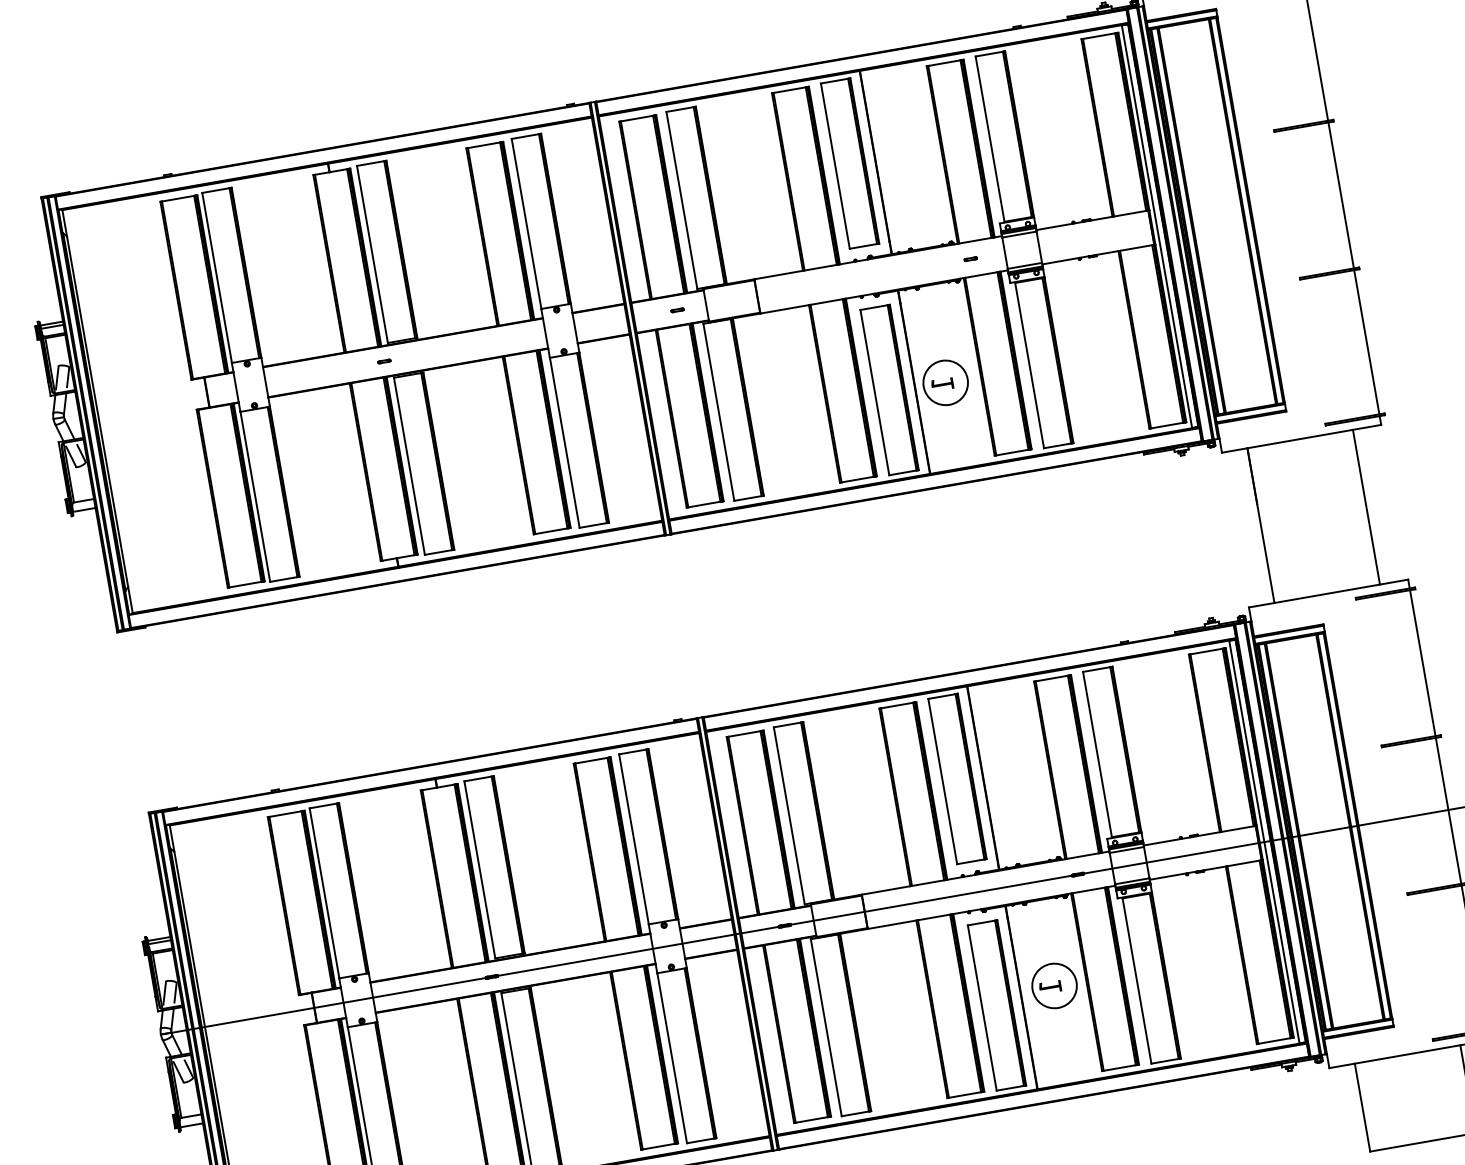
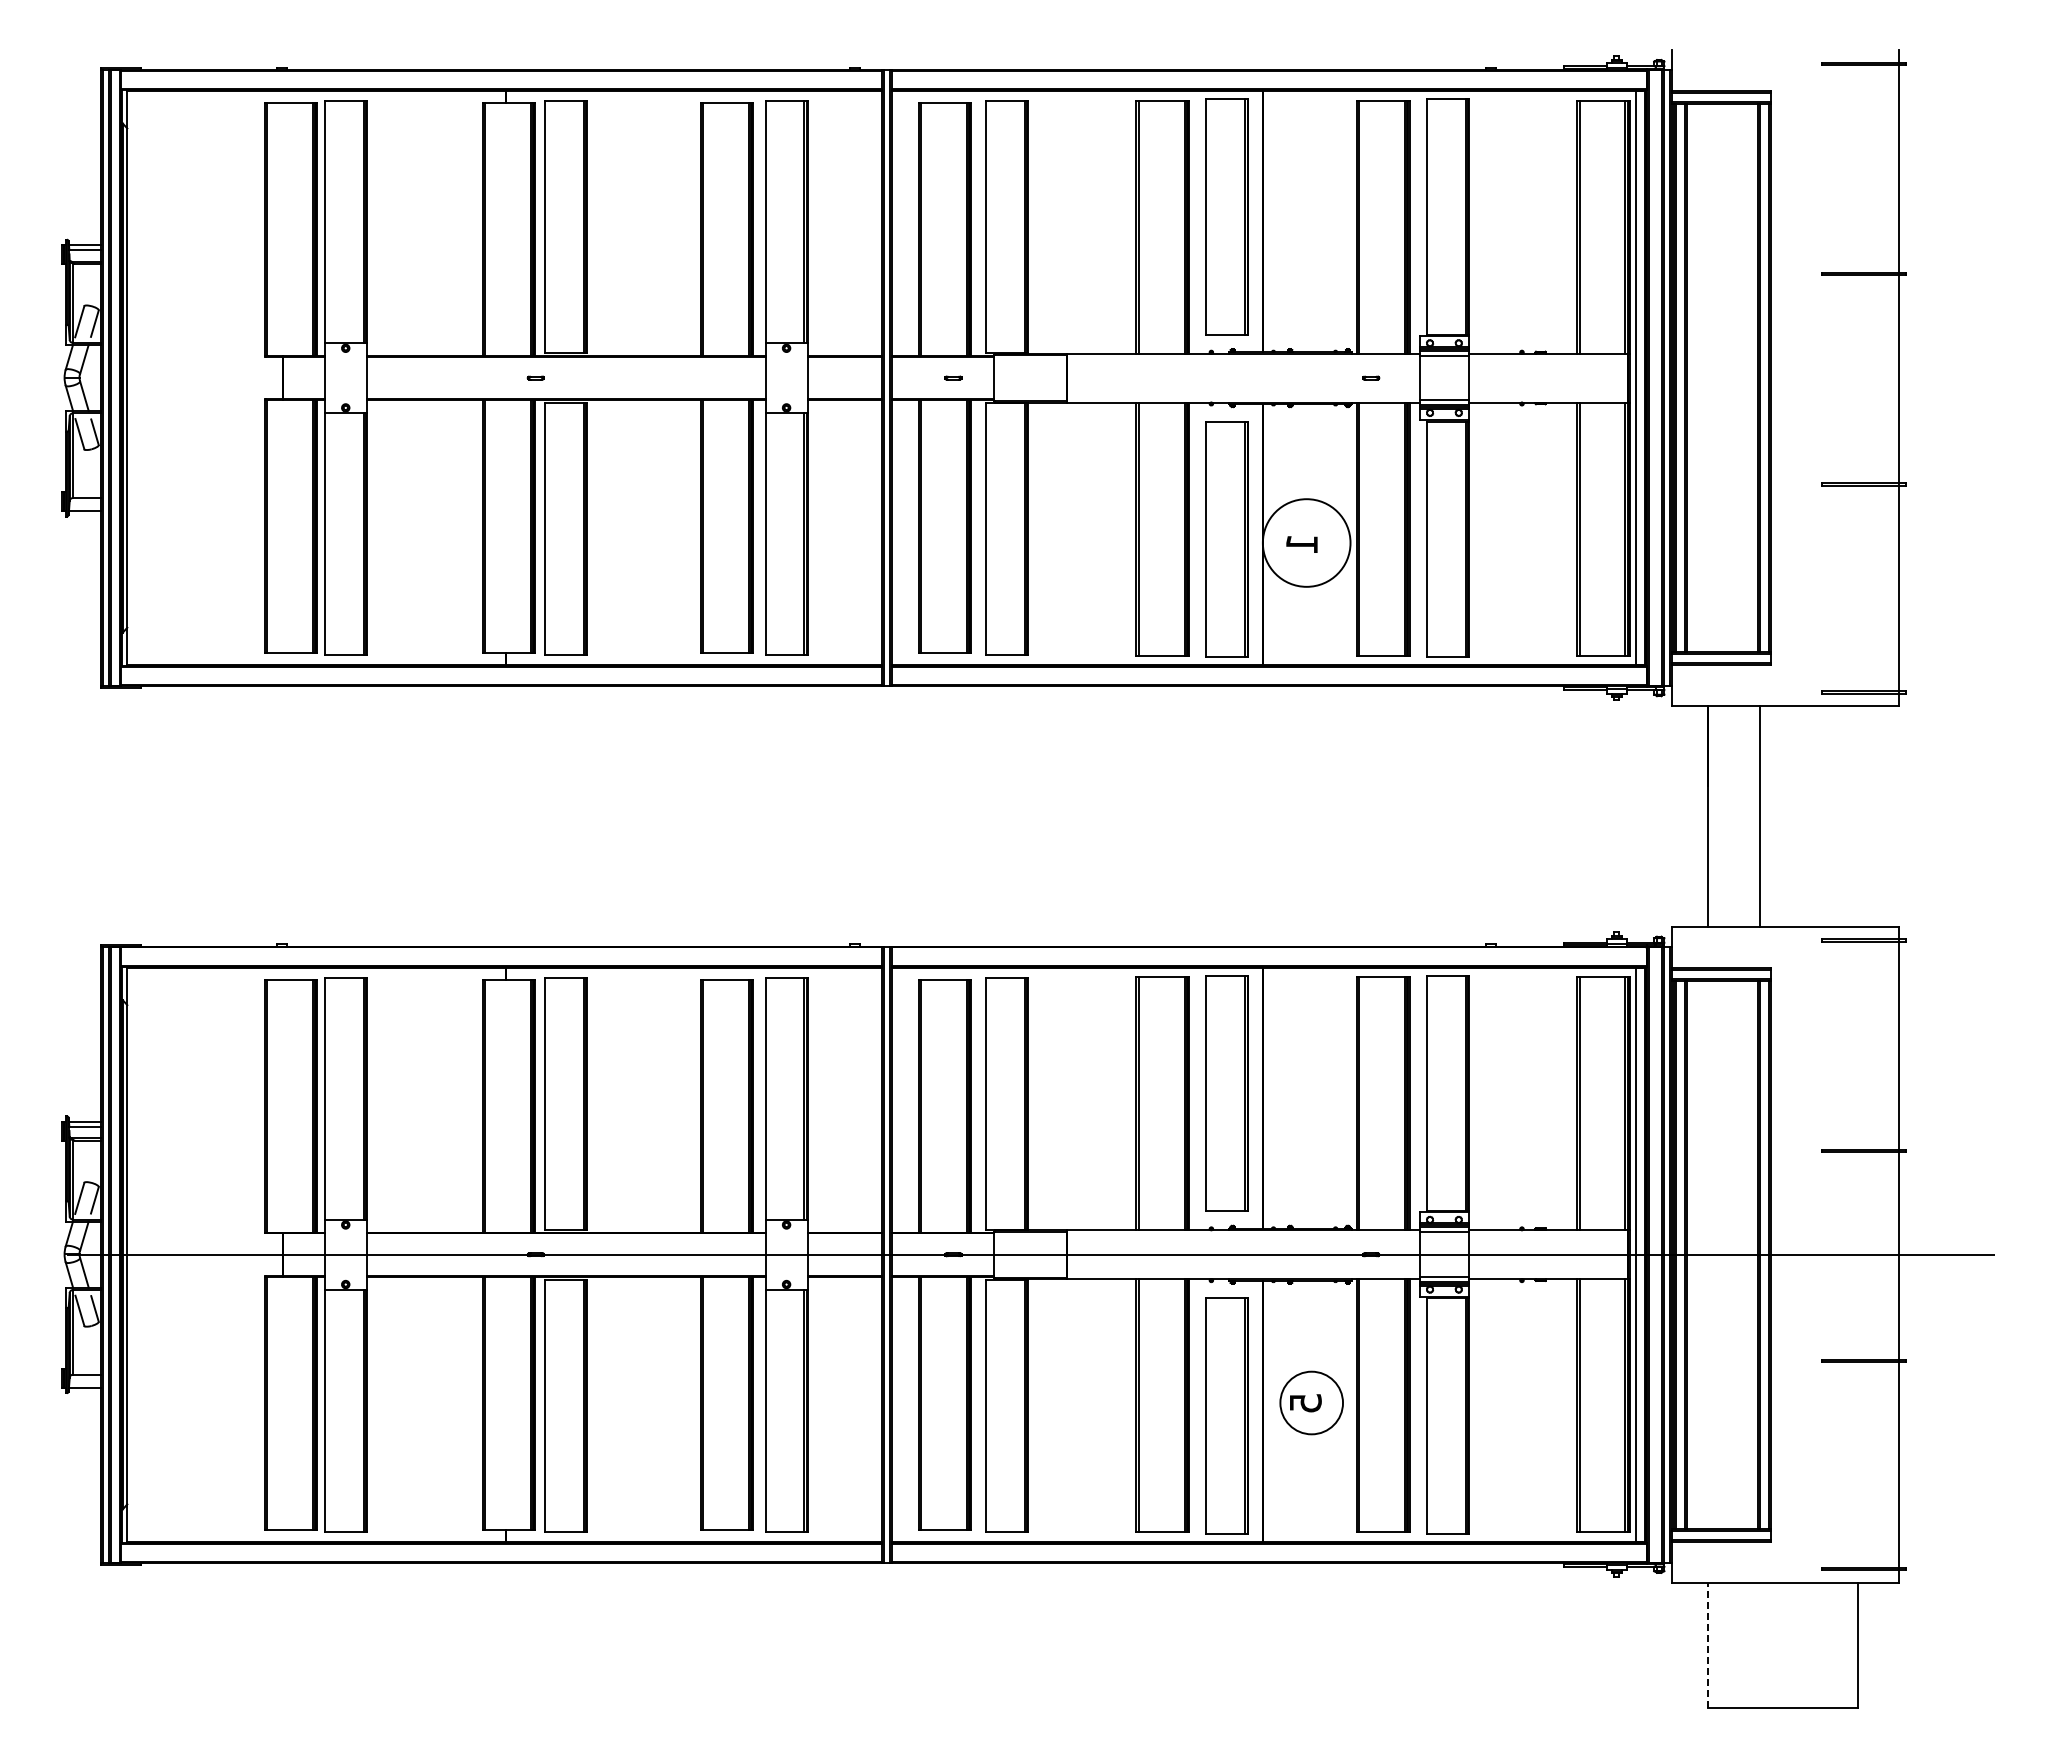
circle: (945, 382) -> (1306, 542), size x1.4
line: (1366, 507) -> (1760, 816), moved
text: (1050, 987) -> (1305, 1403), 1 -> 5
line: (1362, 1107) -> (1708, 1645), solid -> dashed

